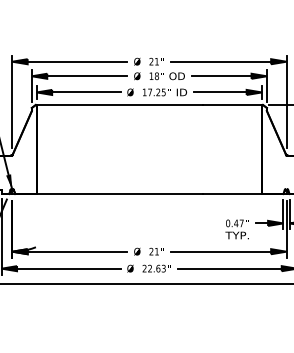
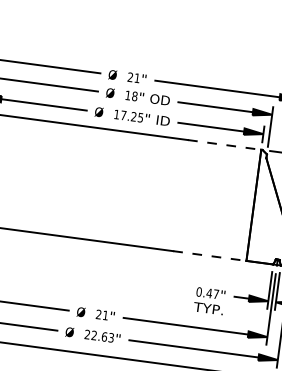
line: (233, 105) -> (225, 145), solid -> dashed
line: (233, 193) -> (210, 255), solid -> dashed

